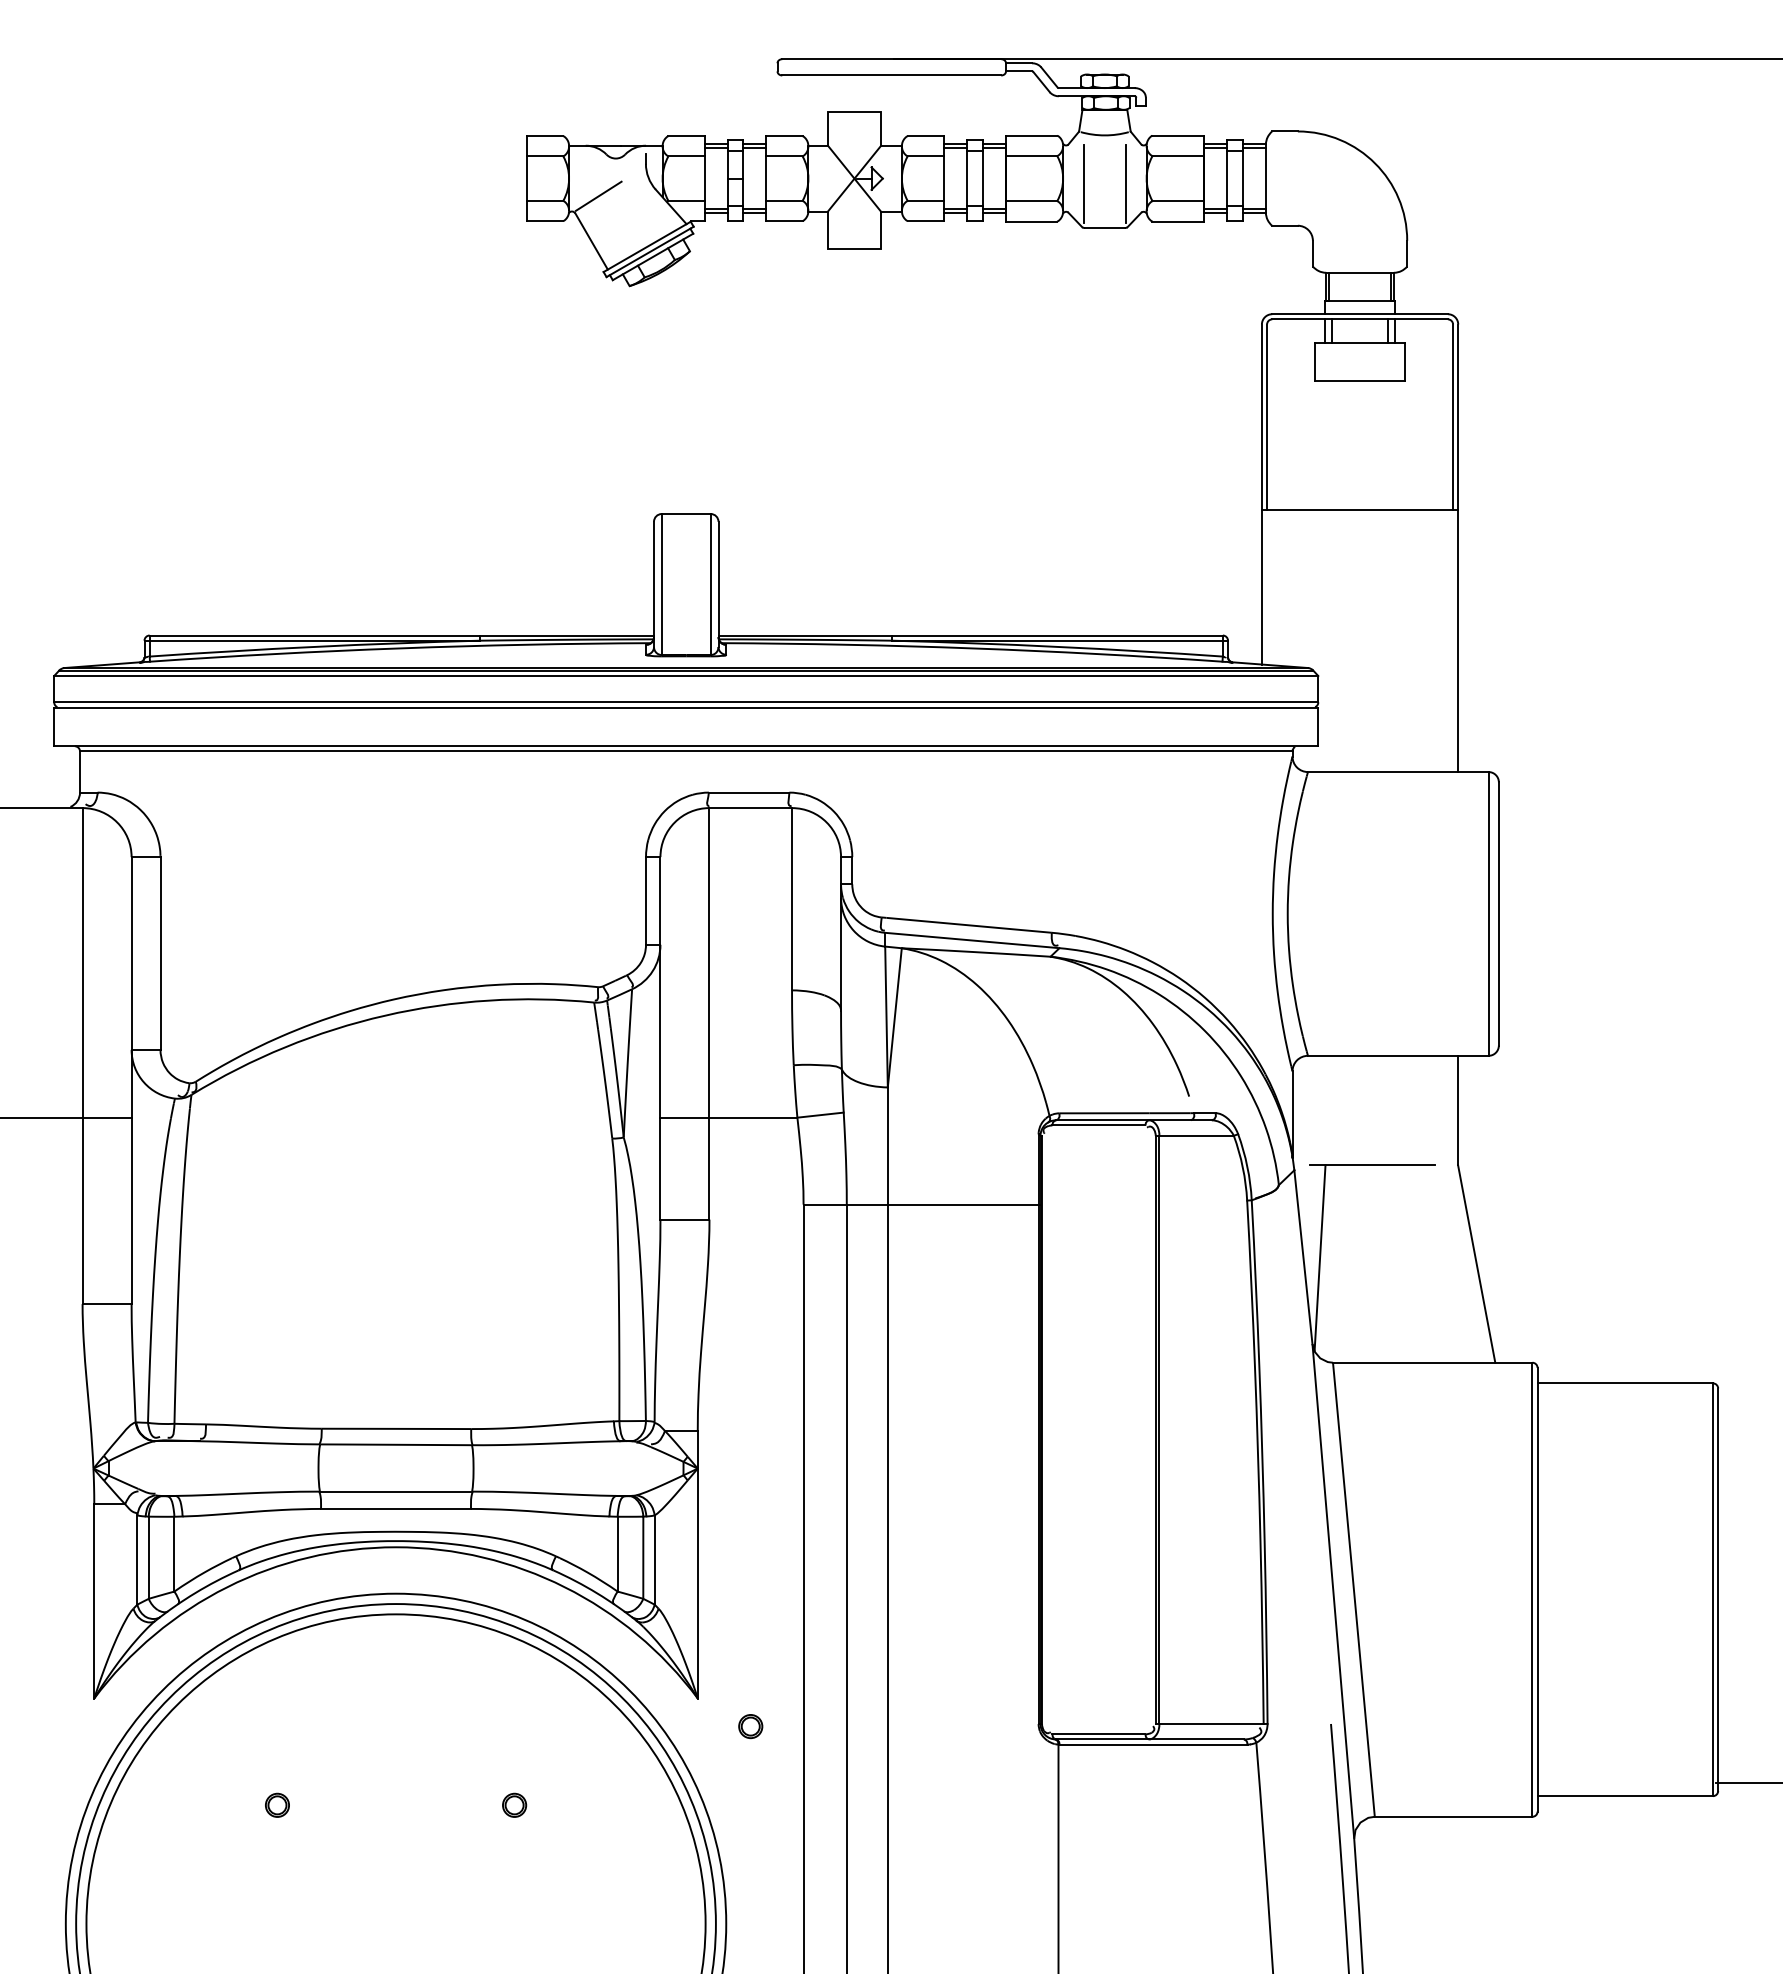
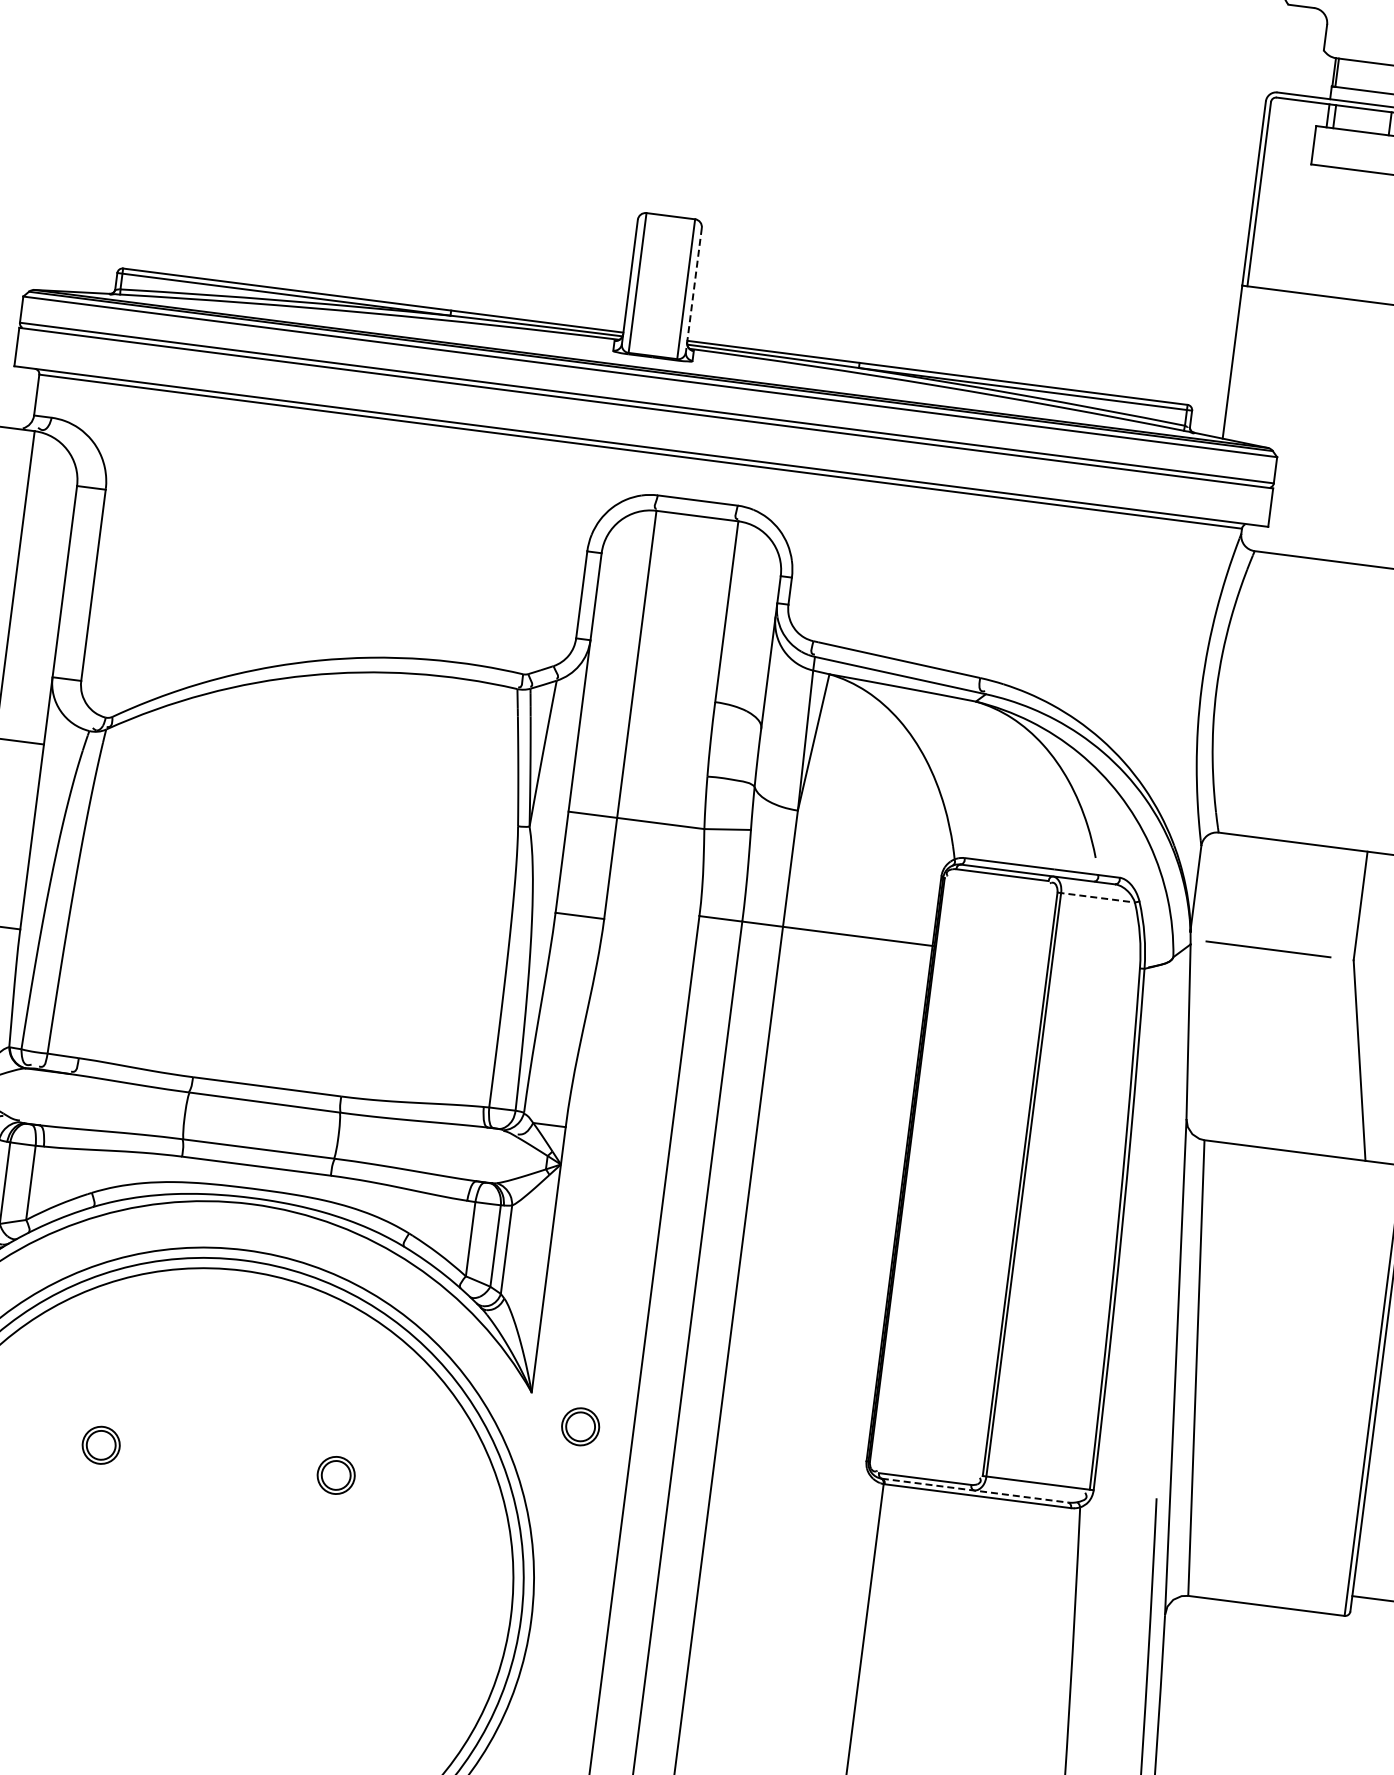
line: (718, 584) -> (693, 290), solid -> dashed
line: (1195, 1135) -> (1096, 897), solid -> dashed
line: (1319, 1258) -> (1204, 1035), removed
part: (750, 1726) -> (580, 1427), size x1.6
line: (1149, 1739) -> (974, 1490), solid -> dashed
part: (277, 1804) -> (101, 1444), size x1.6
part: (514, 1804) -> (336, 1474), size x1.6

